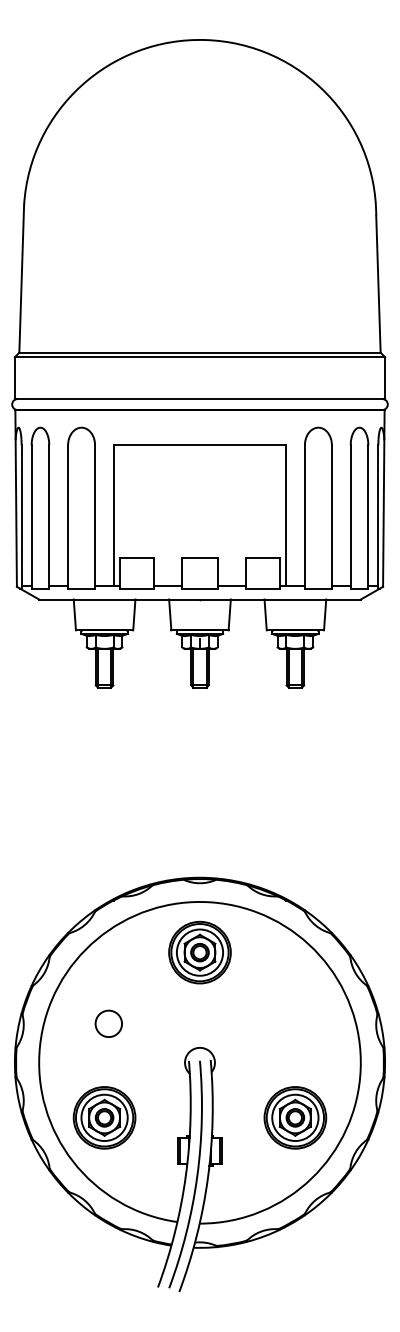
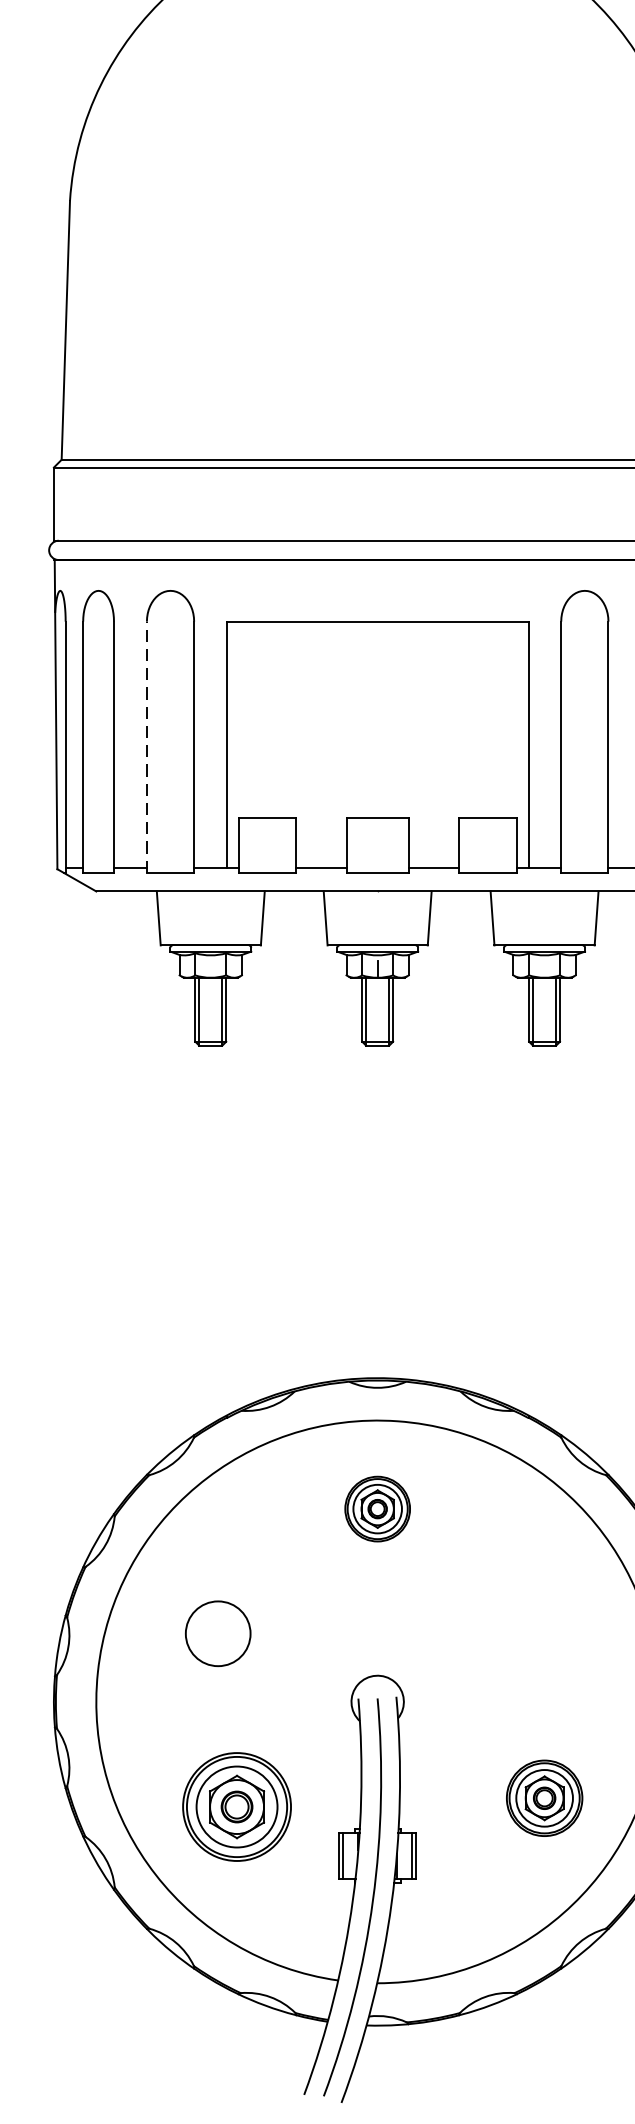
line: (68, 517) -> (147, 747), solid -> dashed
part: (199, 952) -> (376, 1508), size x0.6
circle: (108, 1023) -> (217, 1633), size x1.4
part: (104, 1117) -> (236, 1806), moved
part: (295, 1117) -> (544, 1797), size x0.7

